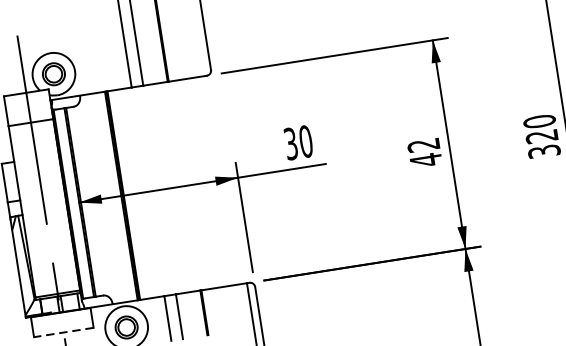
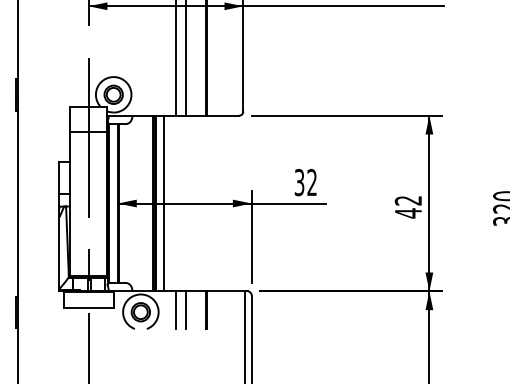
text: (306, 141) -> (312, 182), 30 -> 32
line: (133, 194) -> (163, 203), added
line: (63, 332) -> (88, 308), dashed -> solid

